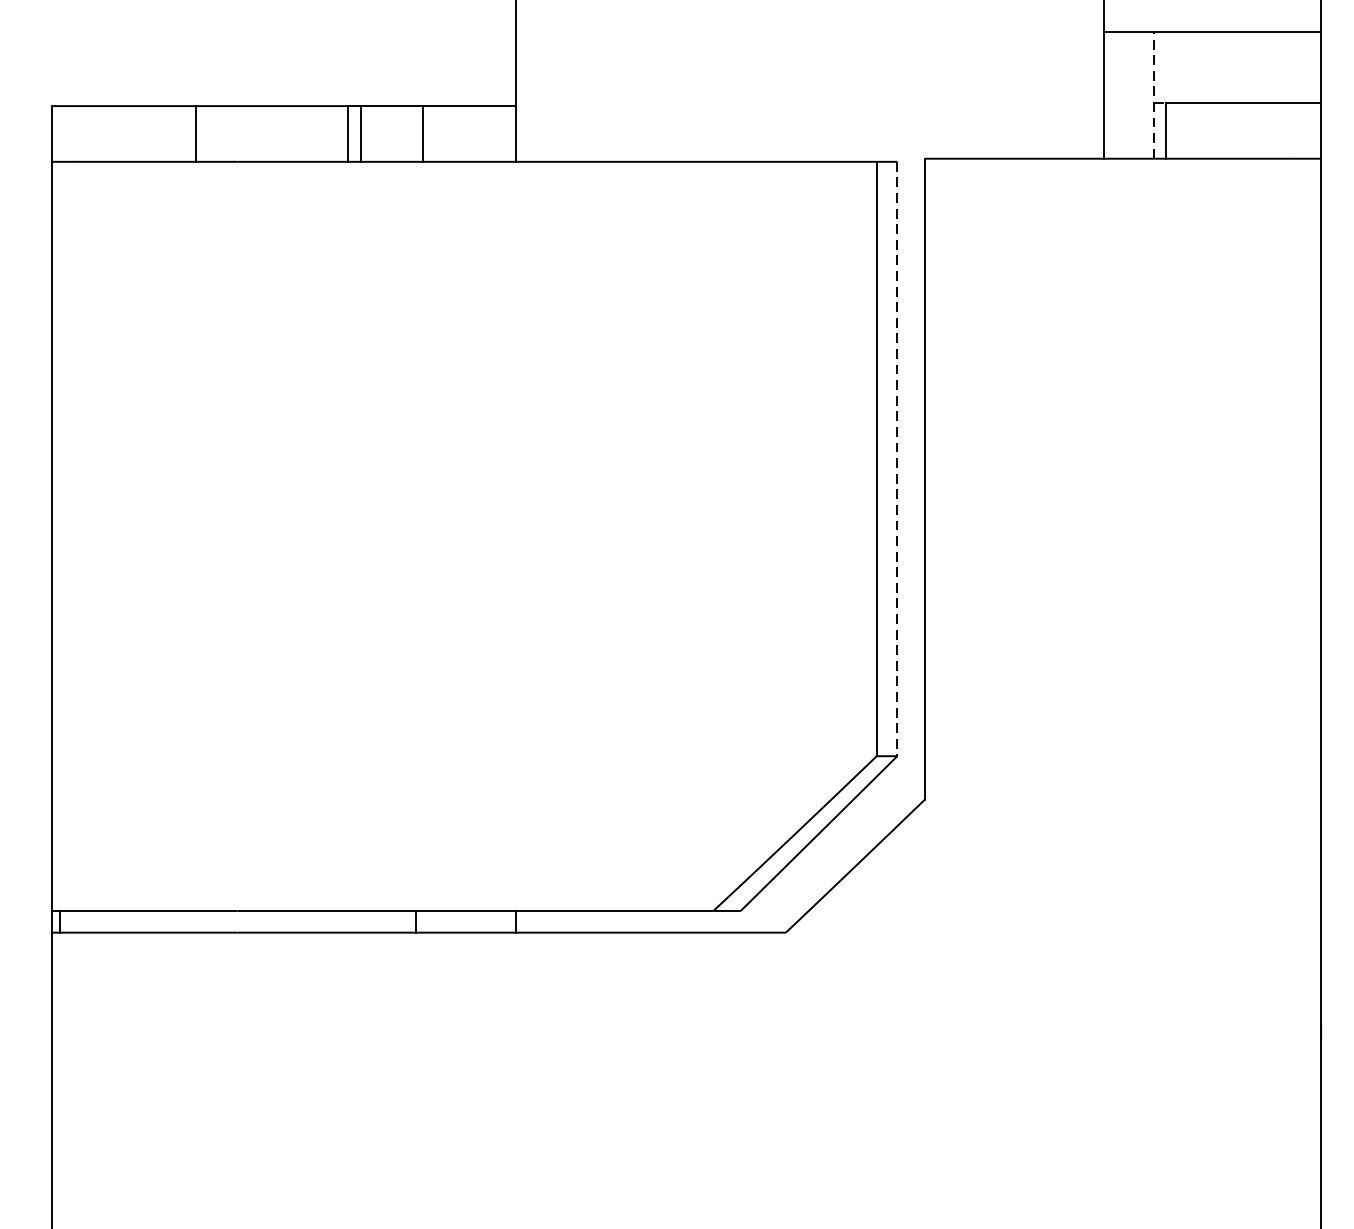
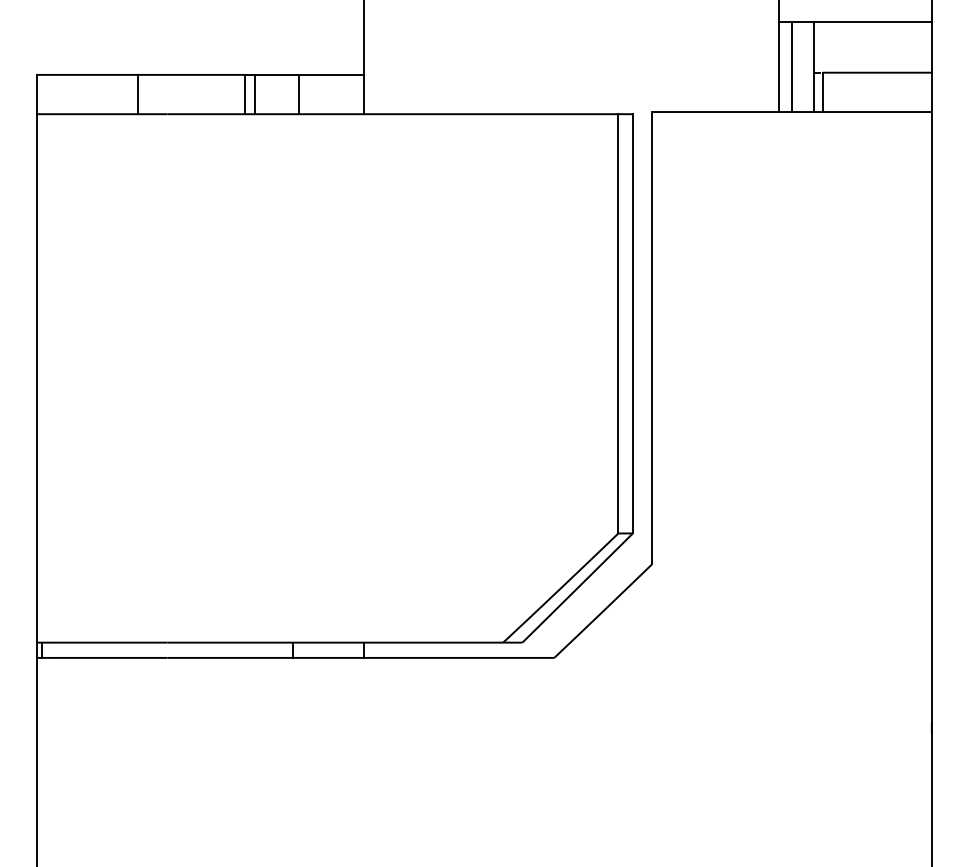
line: (1123, 94) -> (792, 66), added
line: (1153, 95) -> (813, 67), dashed -> solid
line: (896, 458) -> (632, 323), dashed -> solid

